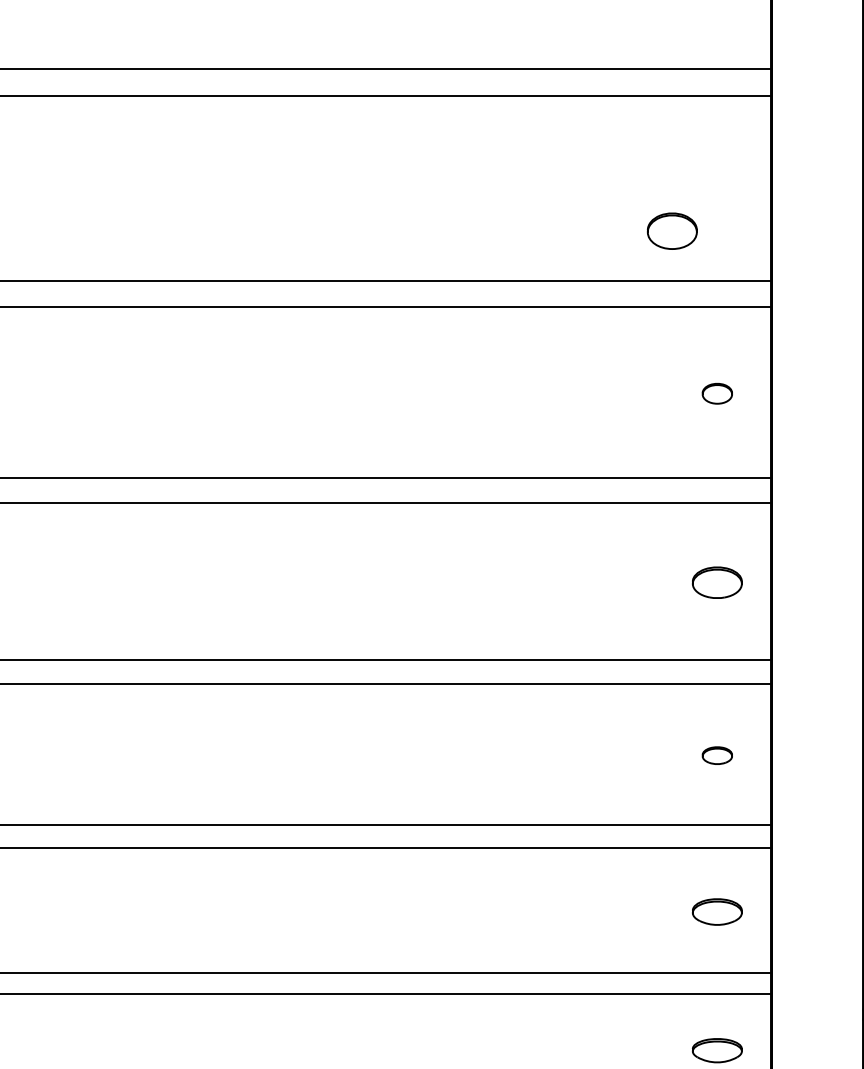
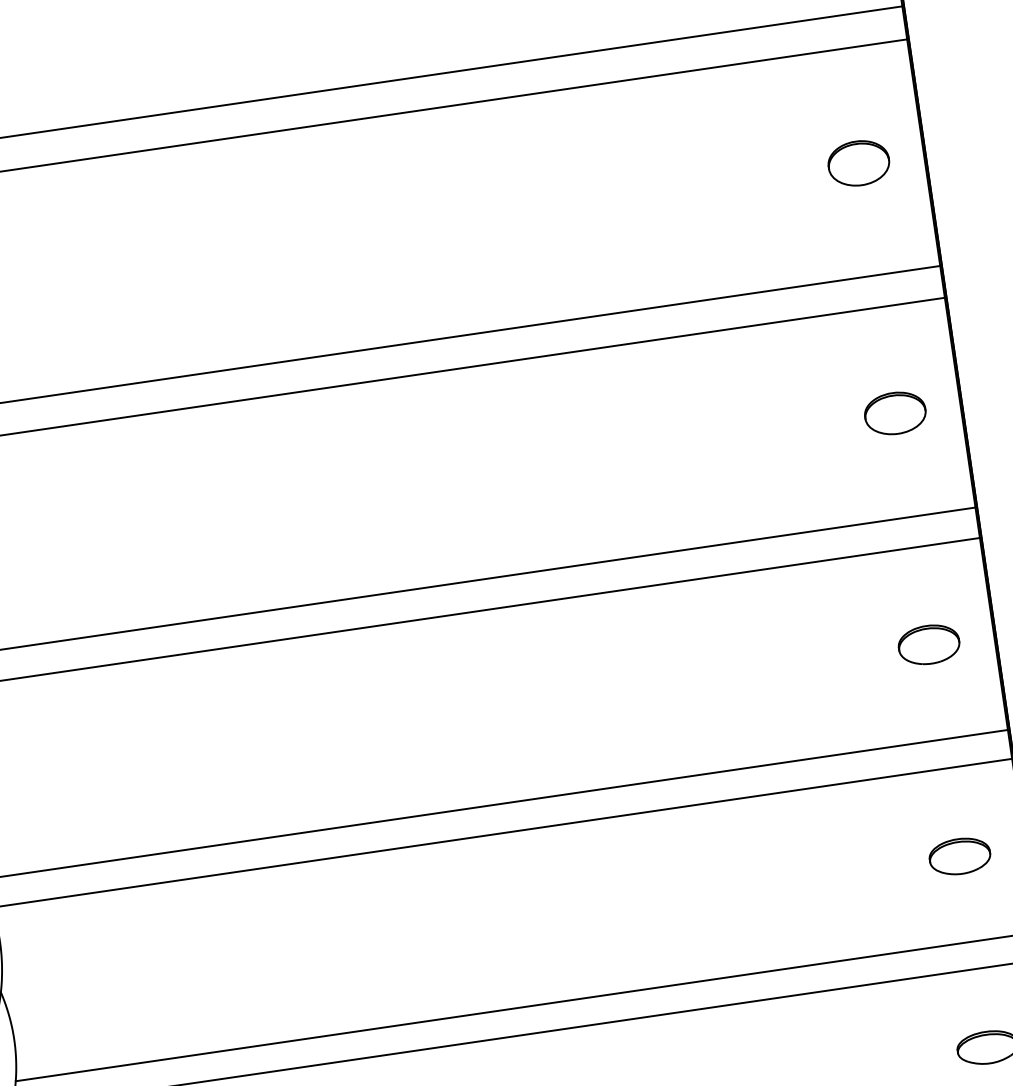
part: (672, 230) -> (858, 162), moved
part: (717, 393) -> (895, 413), size x1.67
part: (717, 755) -> (960, 856), size x1.67

